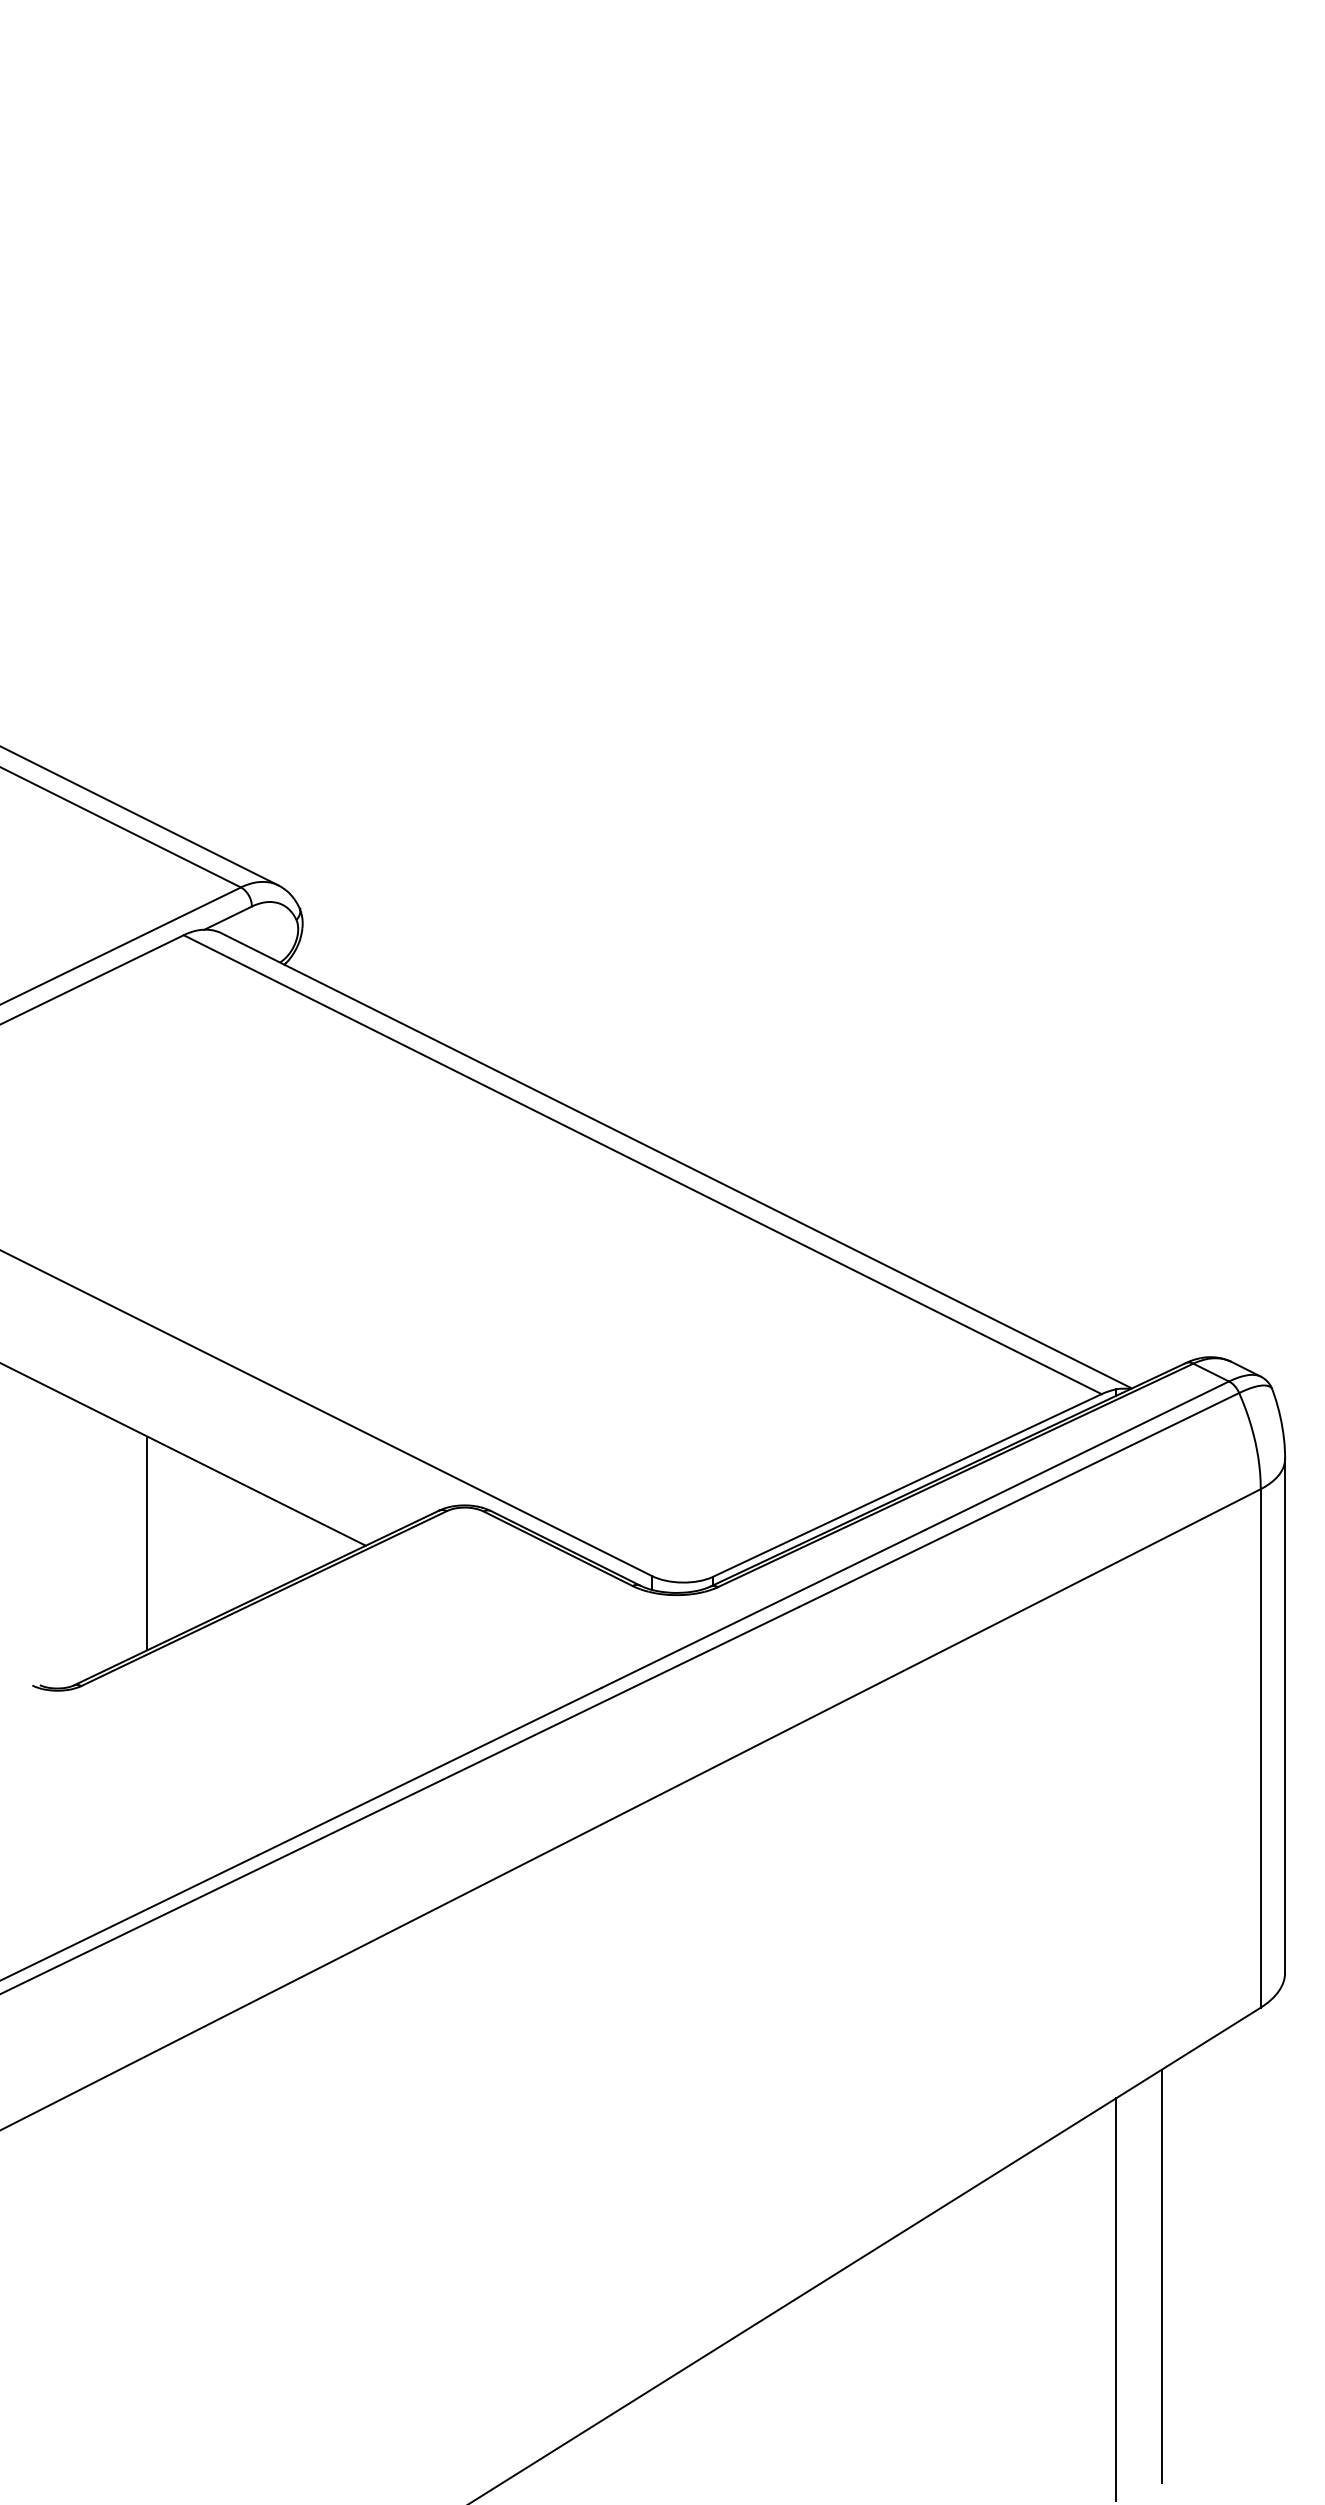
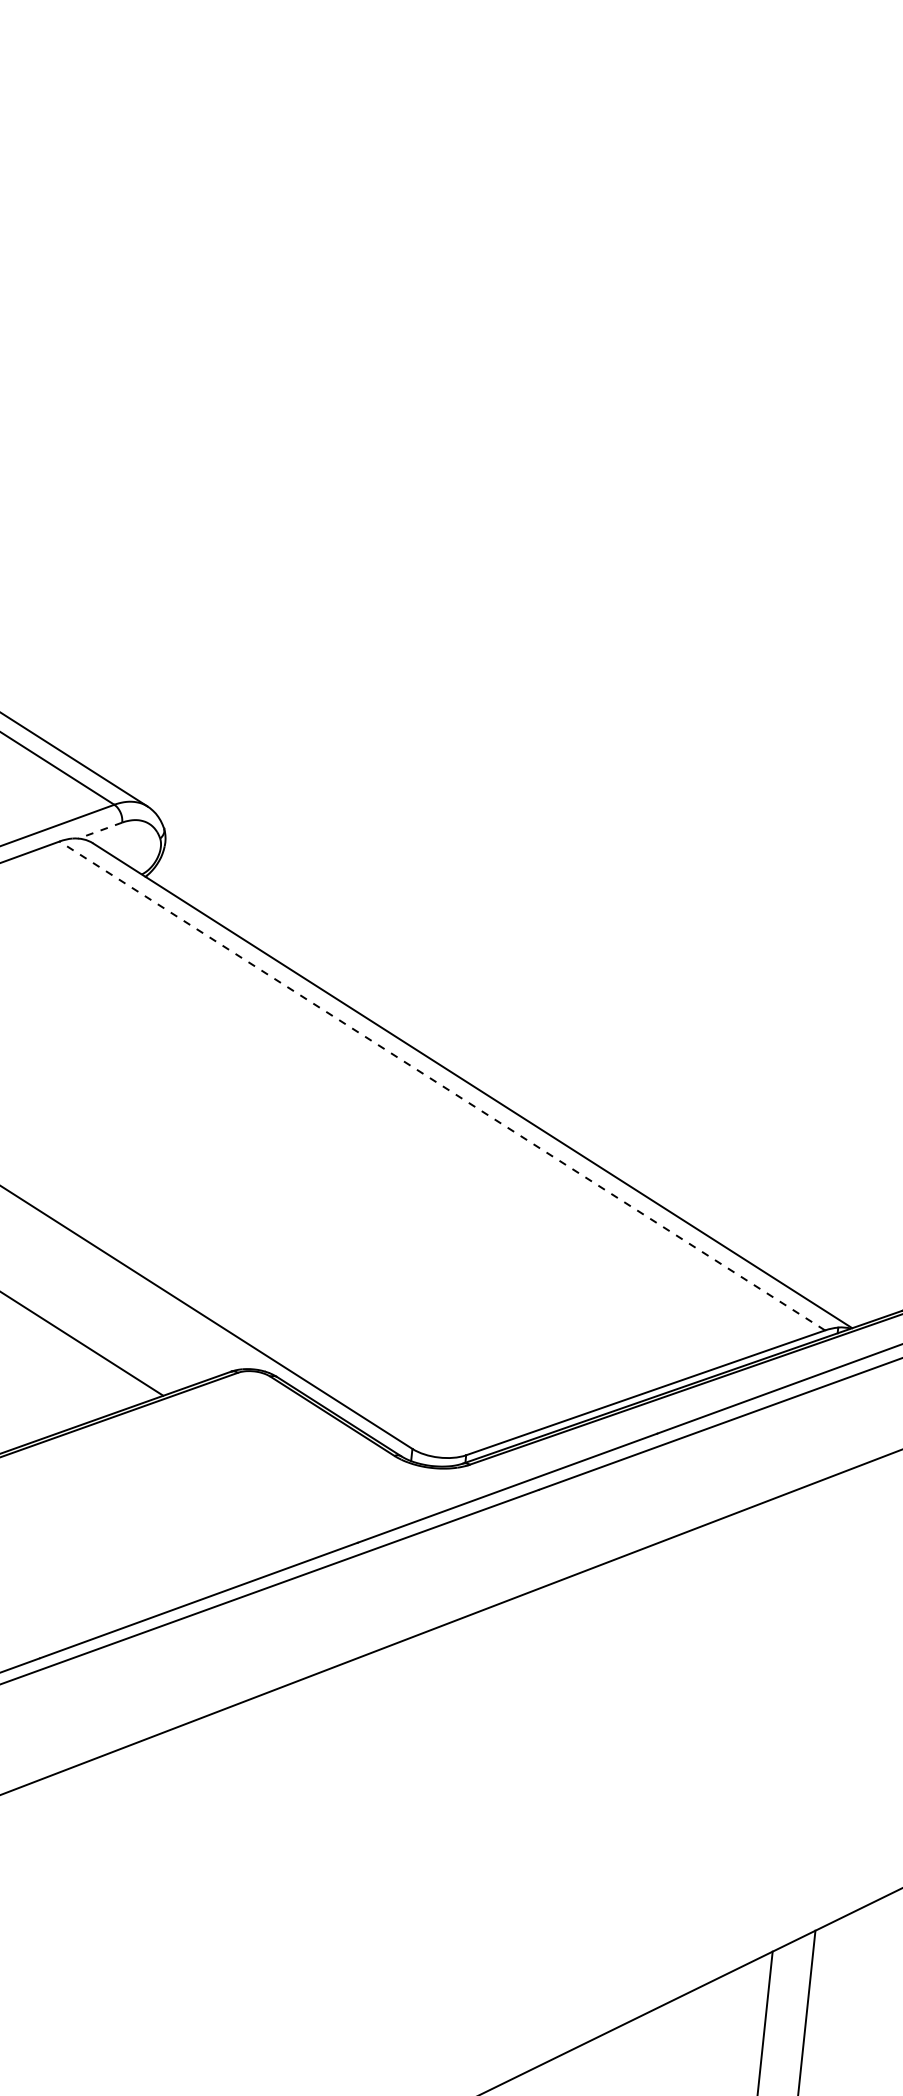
line: (227, 918) -> (99, 830), solid -> dashed
line: (642, 1164) -> (442, 1085), solid -> dashed

